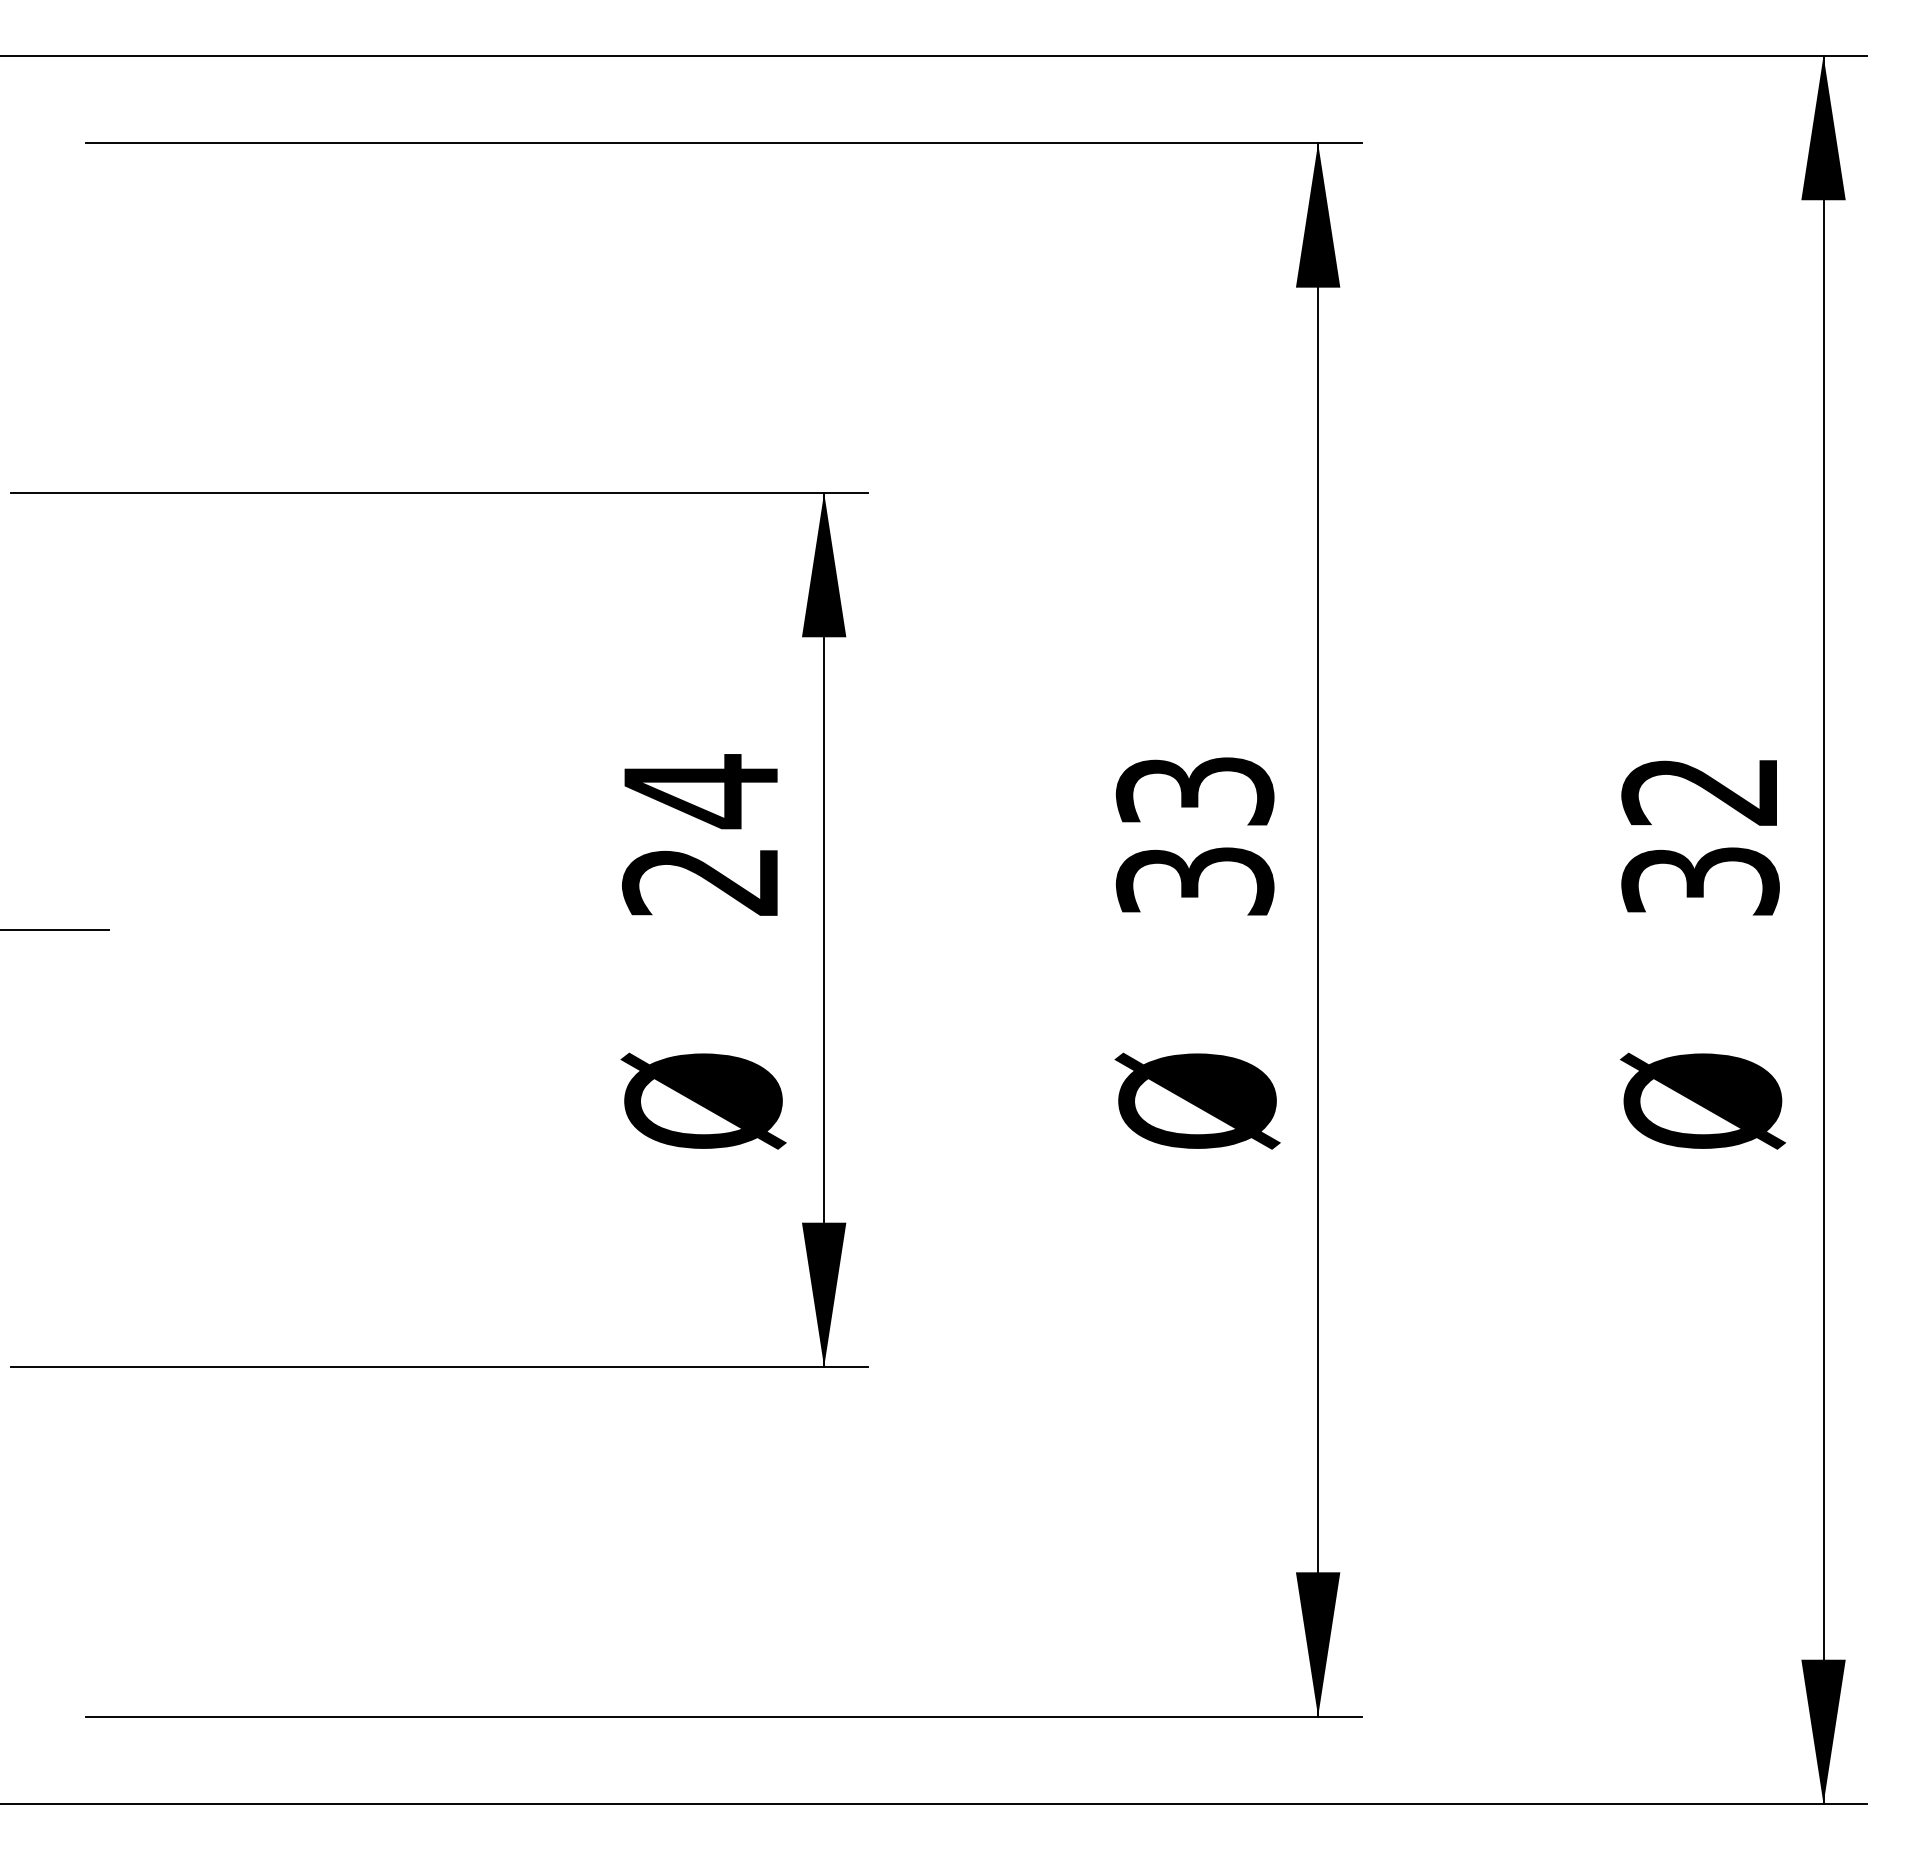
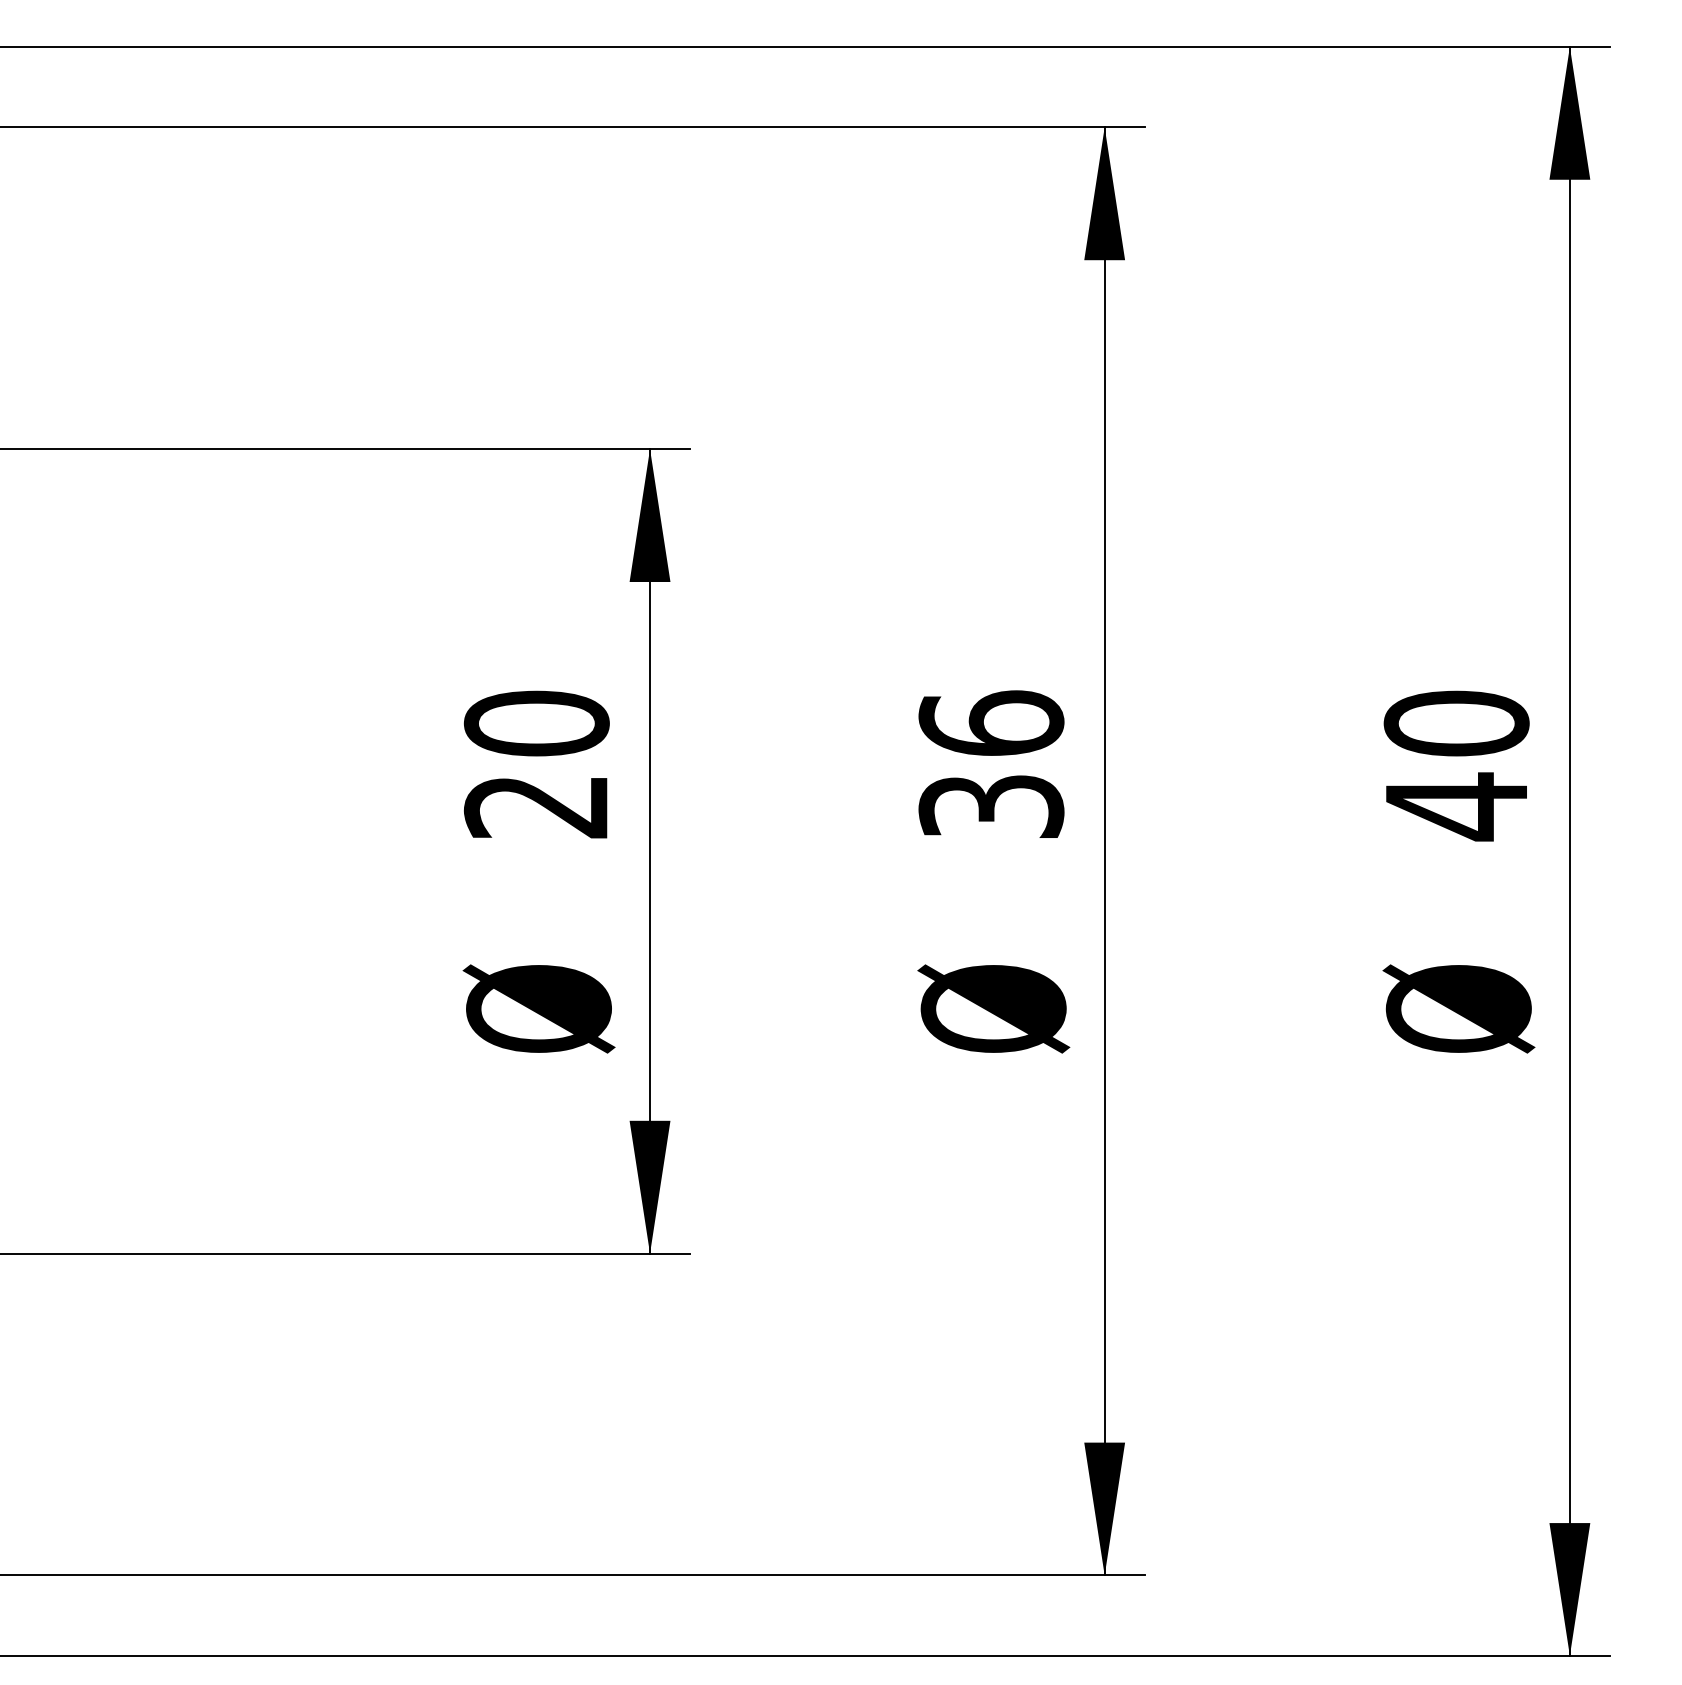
text: (1194, 790) -> (990, 723), 33 -> 36
text: (700, 791) -> (536, 723), 24 -> 20
text: (1700, 837) -> (1456, 766), 32 -> 40

